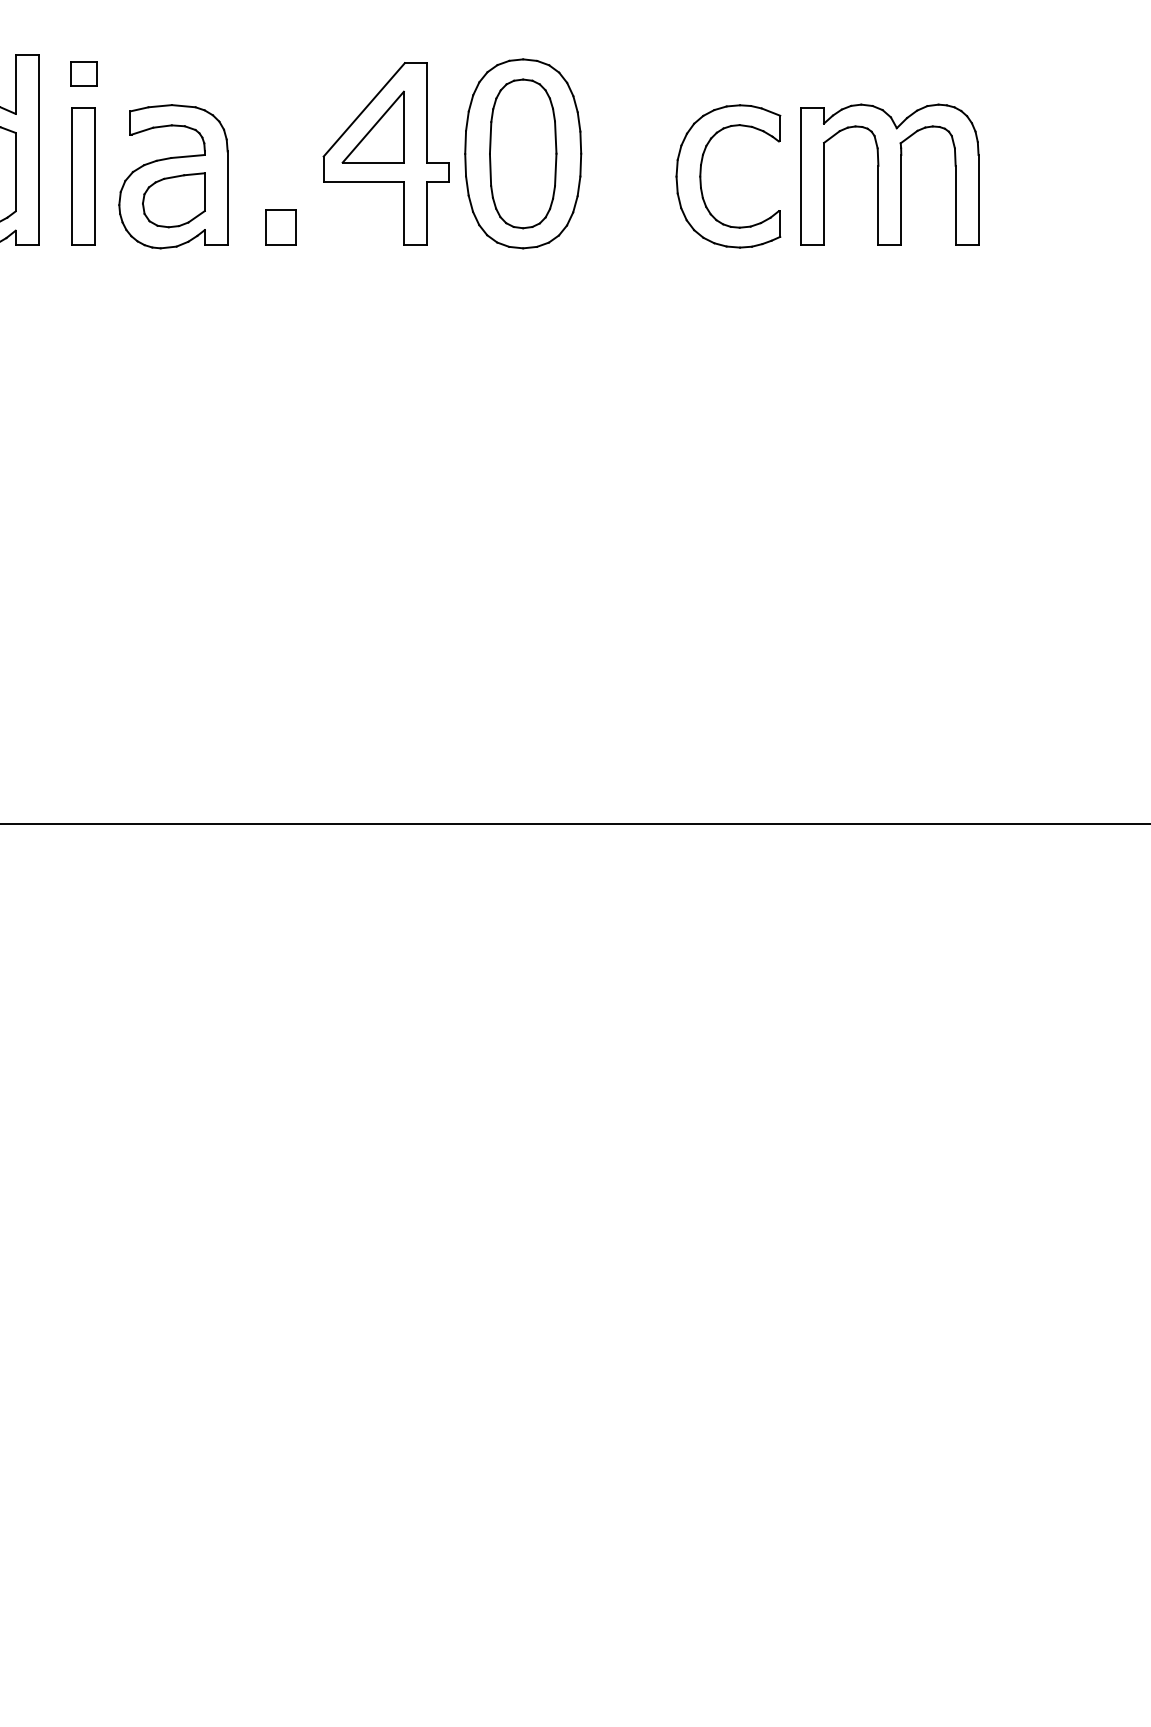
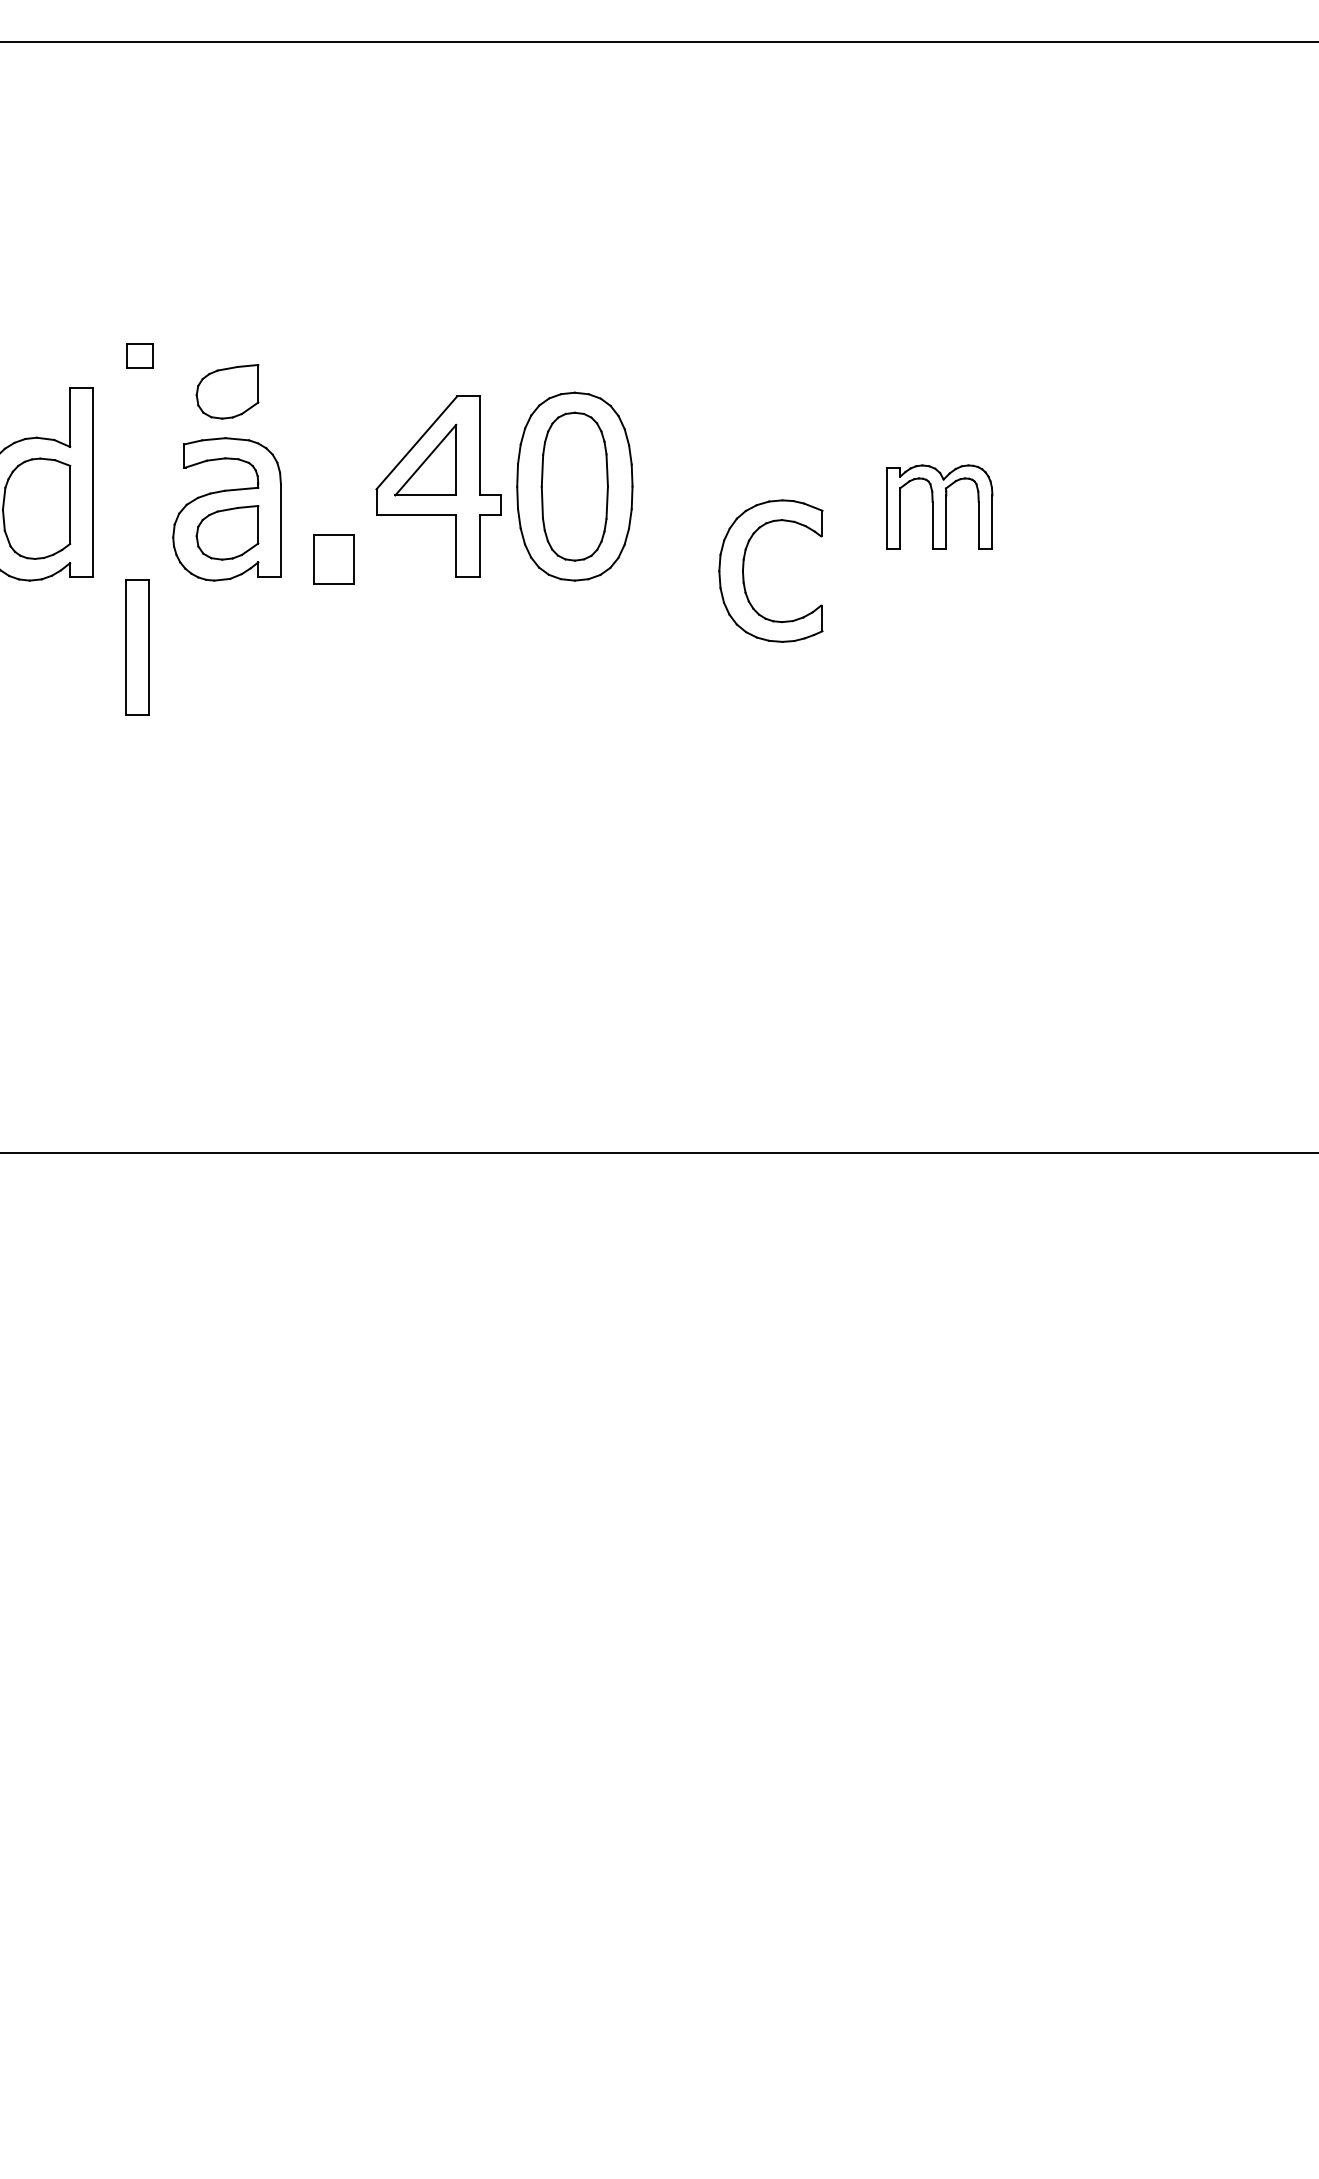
part: (173, 58) -> (227, 391), added
part: (83, 73) -> (139, 355), moved
part: (701, 172) -> (744, 567), moved
part: (889, 173) -> (939, 506), size x0.6
part: (83, 176) -> (137, 647), moved
part: (280, 227) -> (333, 559), size x1.4

